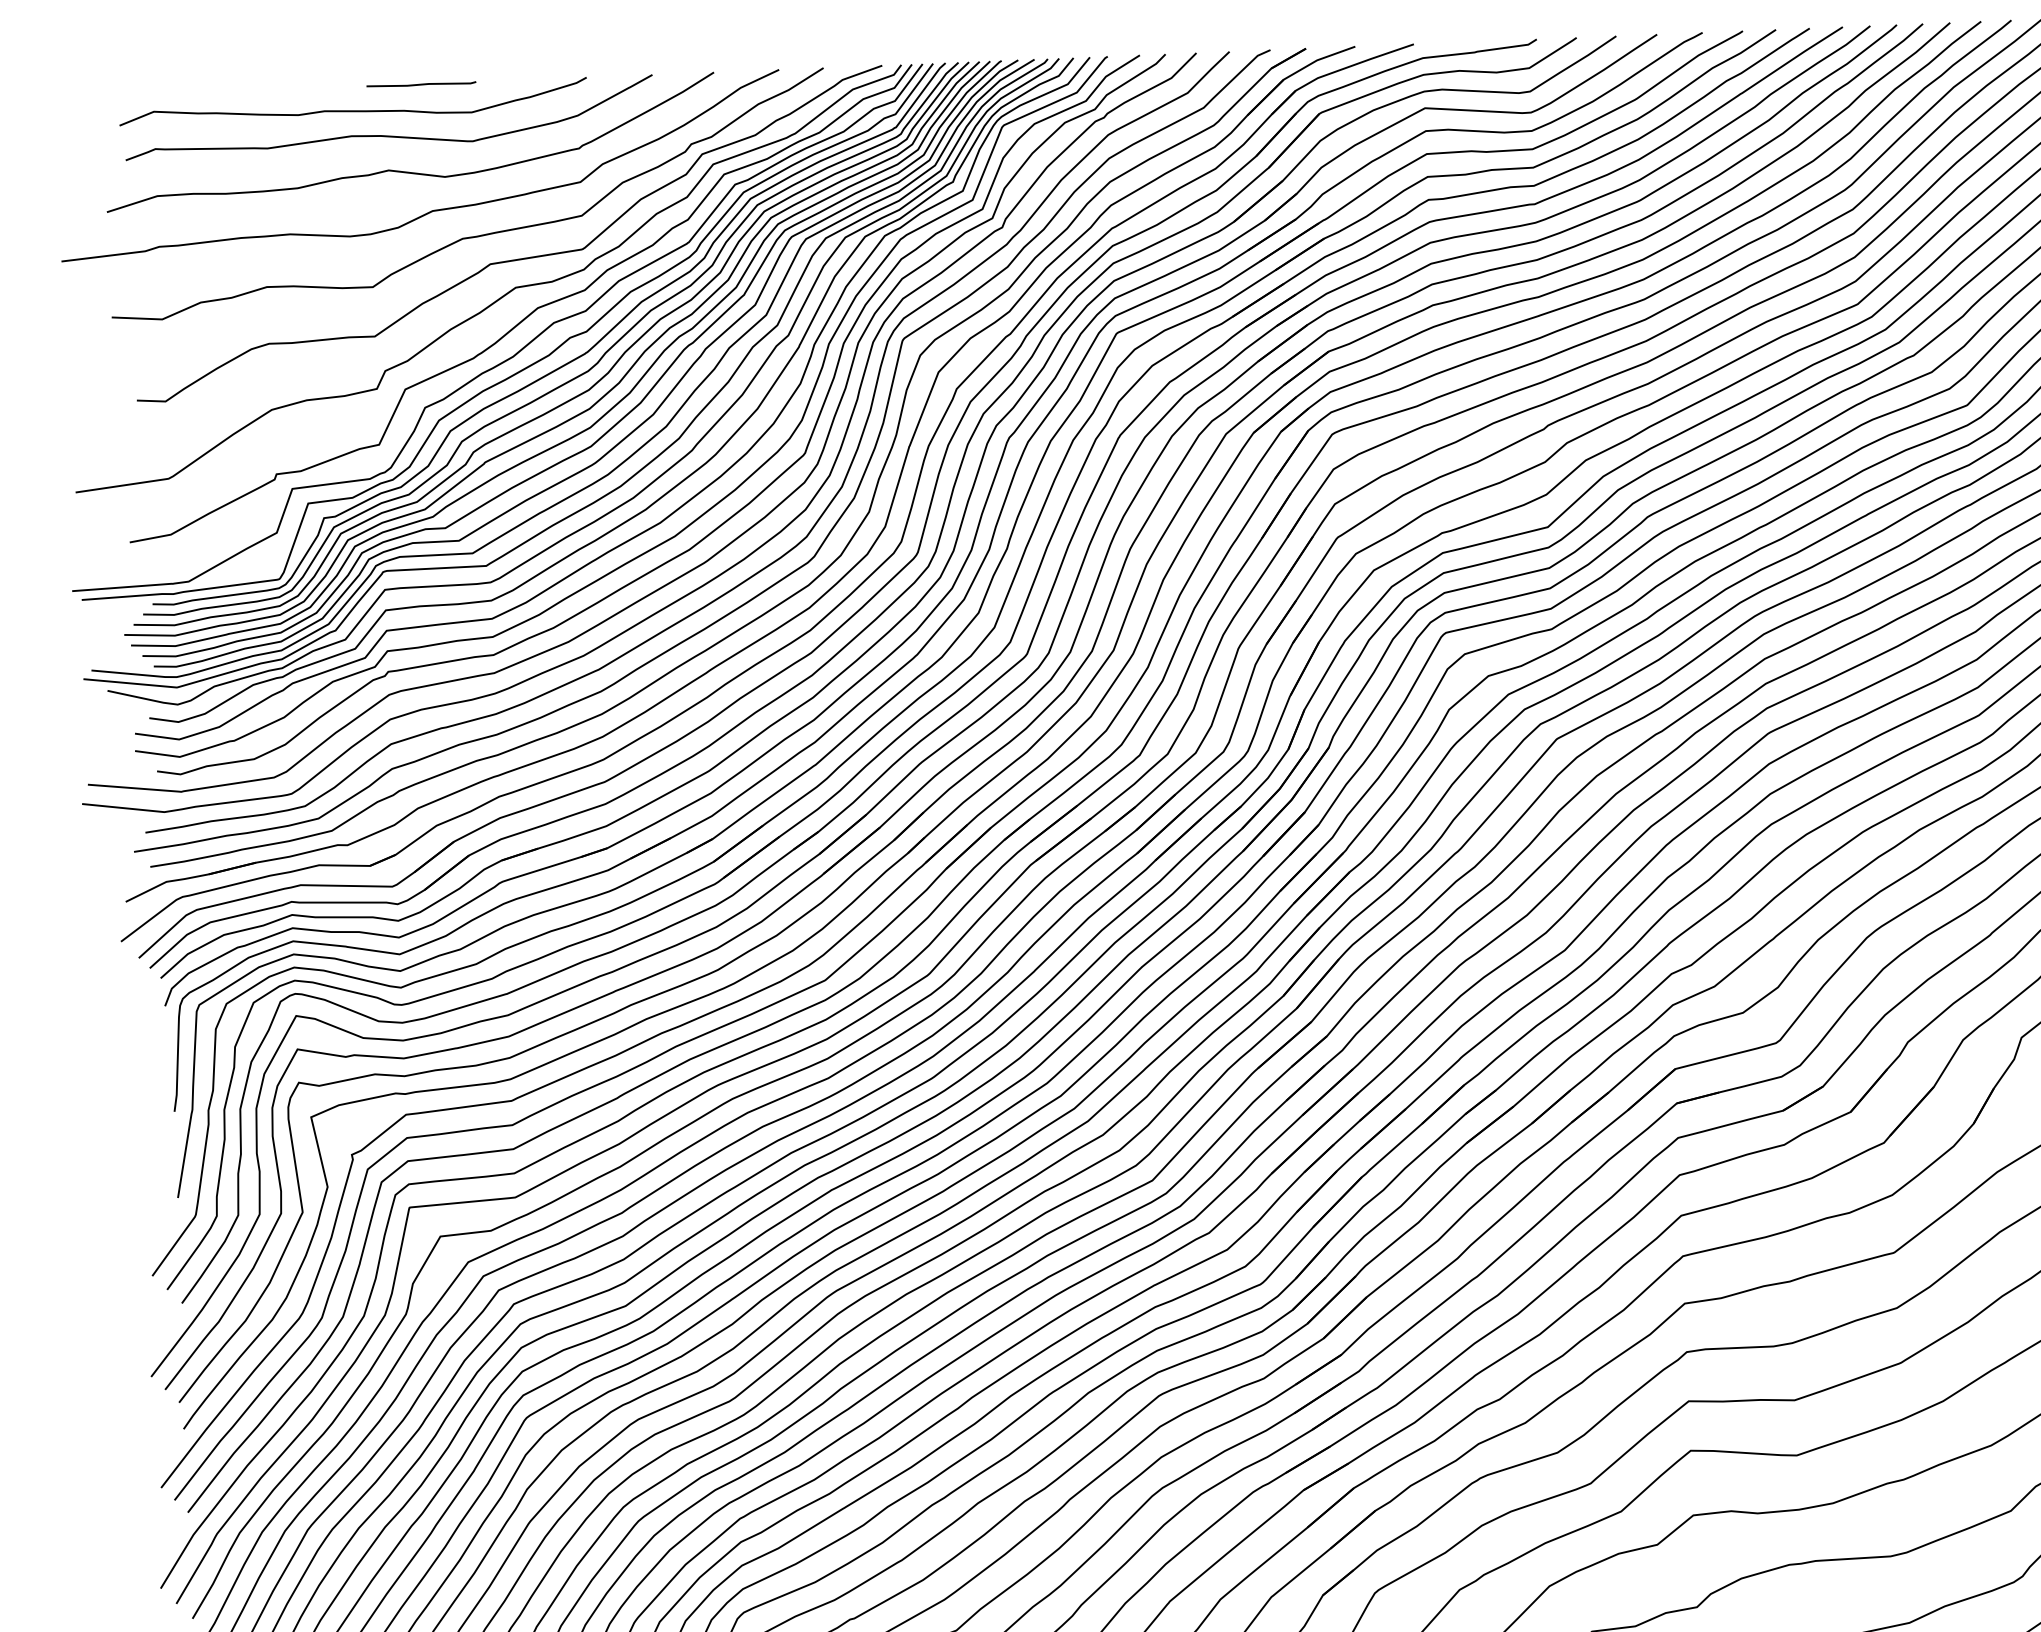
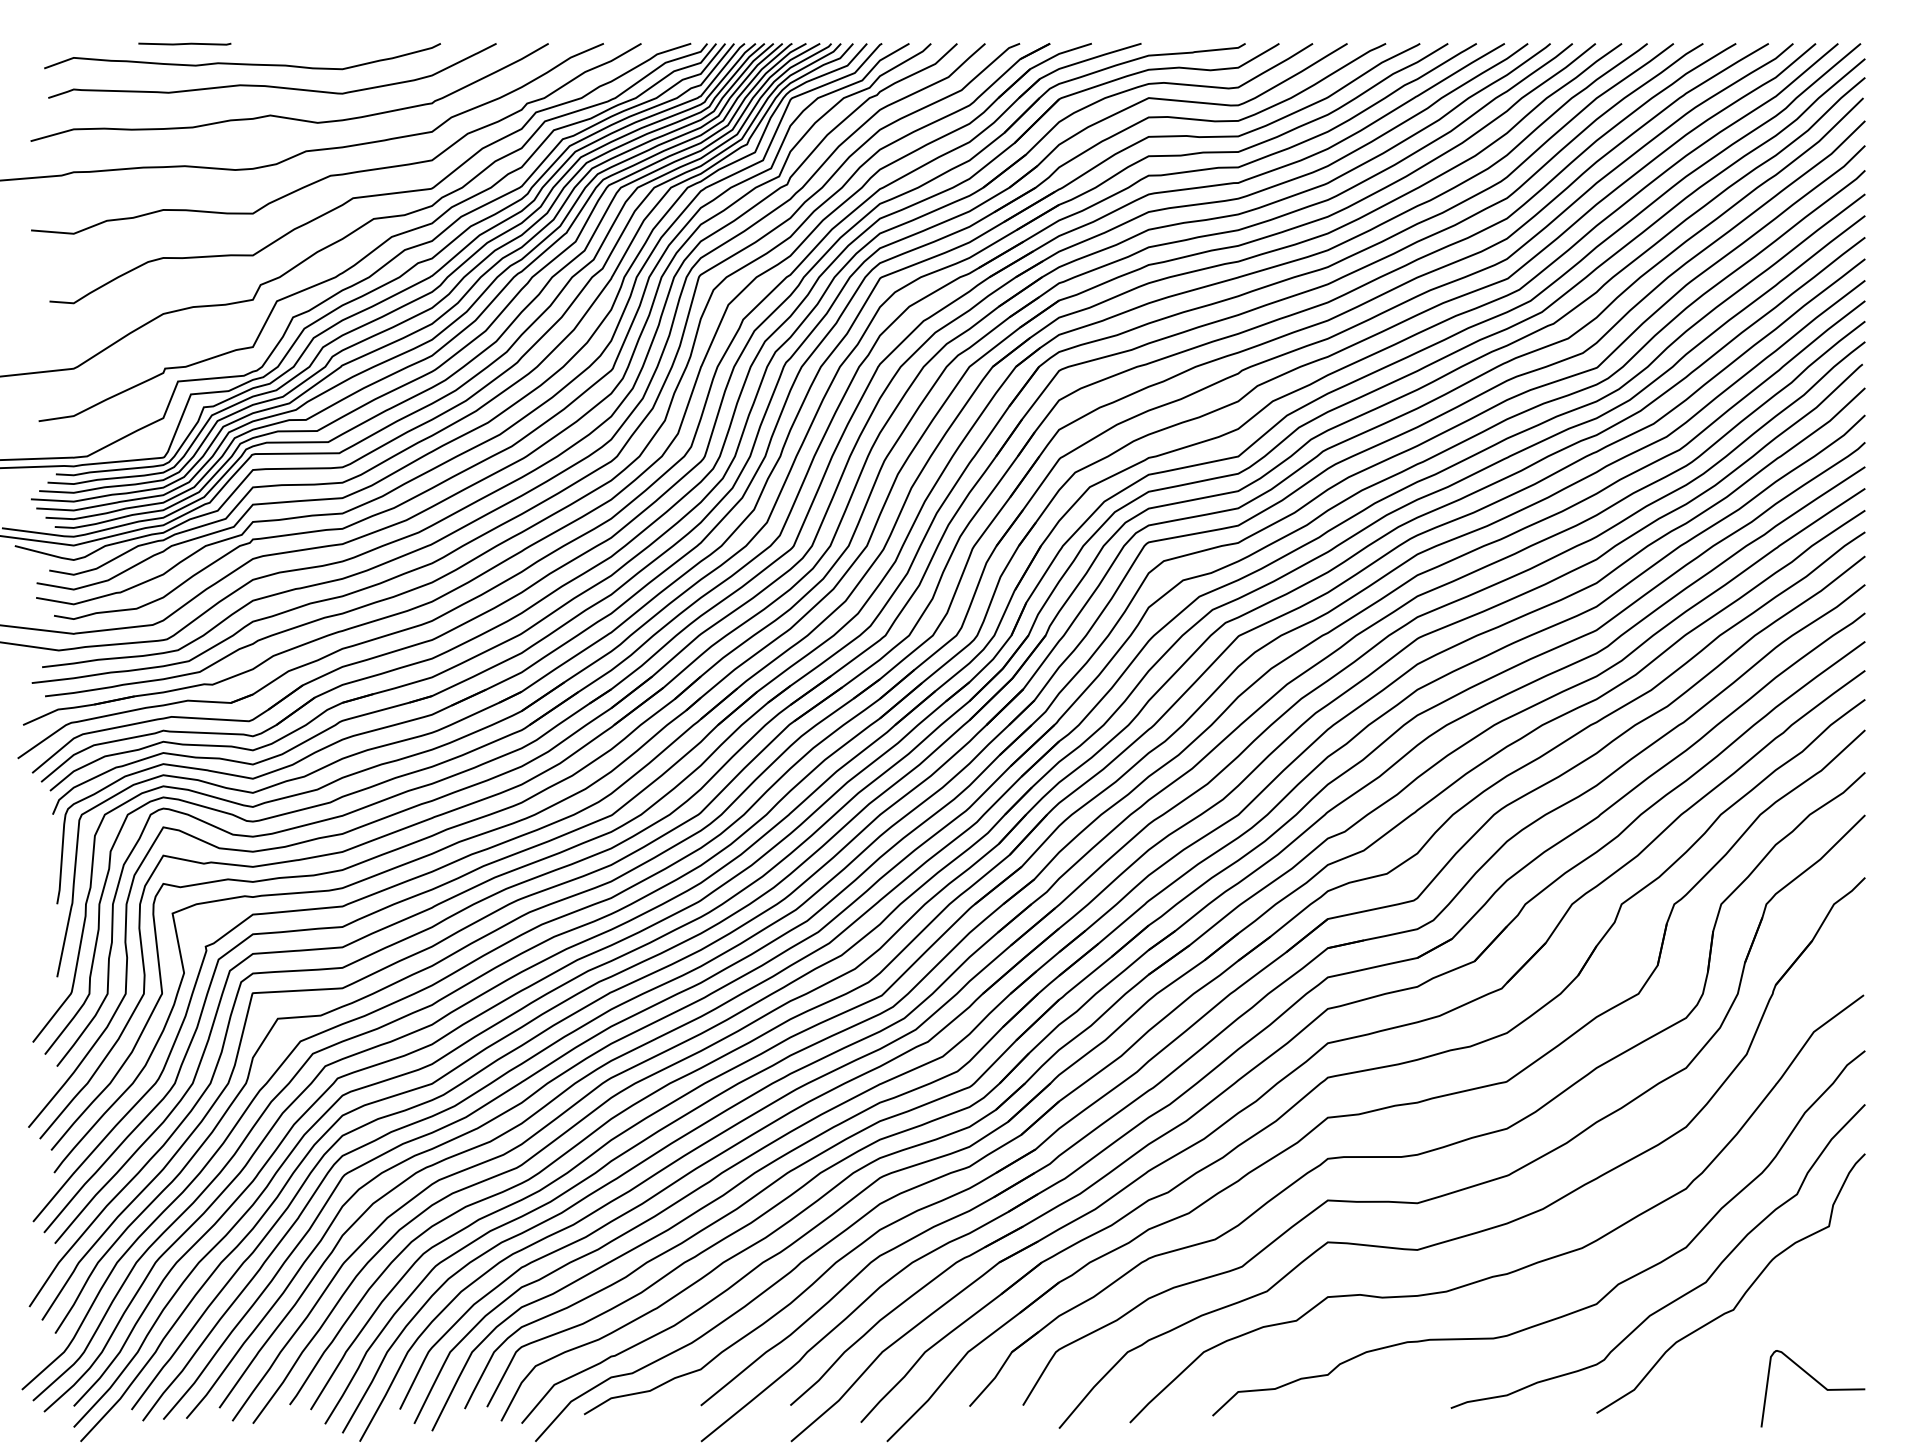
line: (420, 84) -> (184, 43), moved

